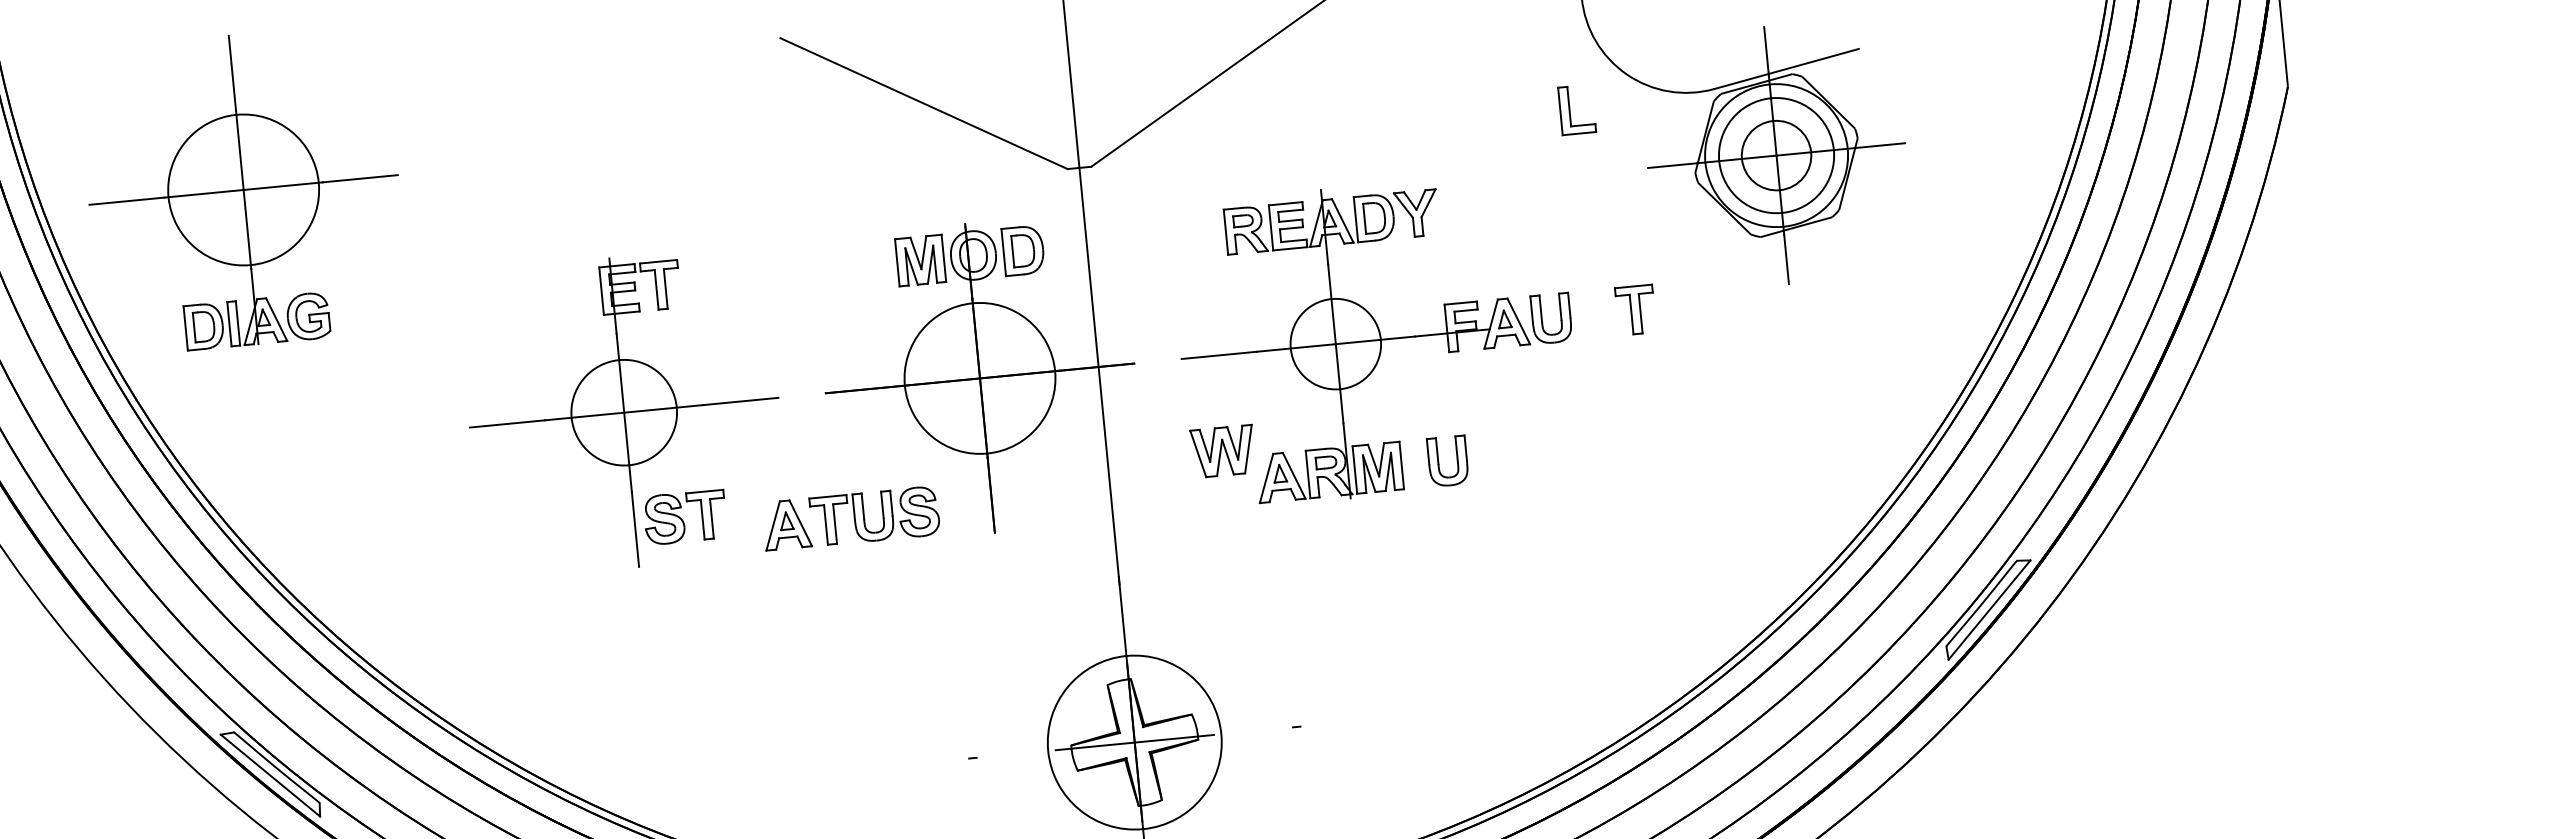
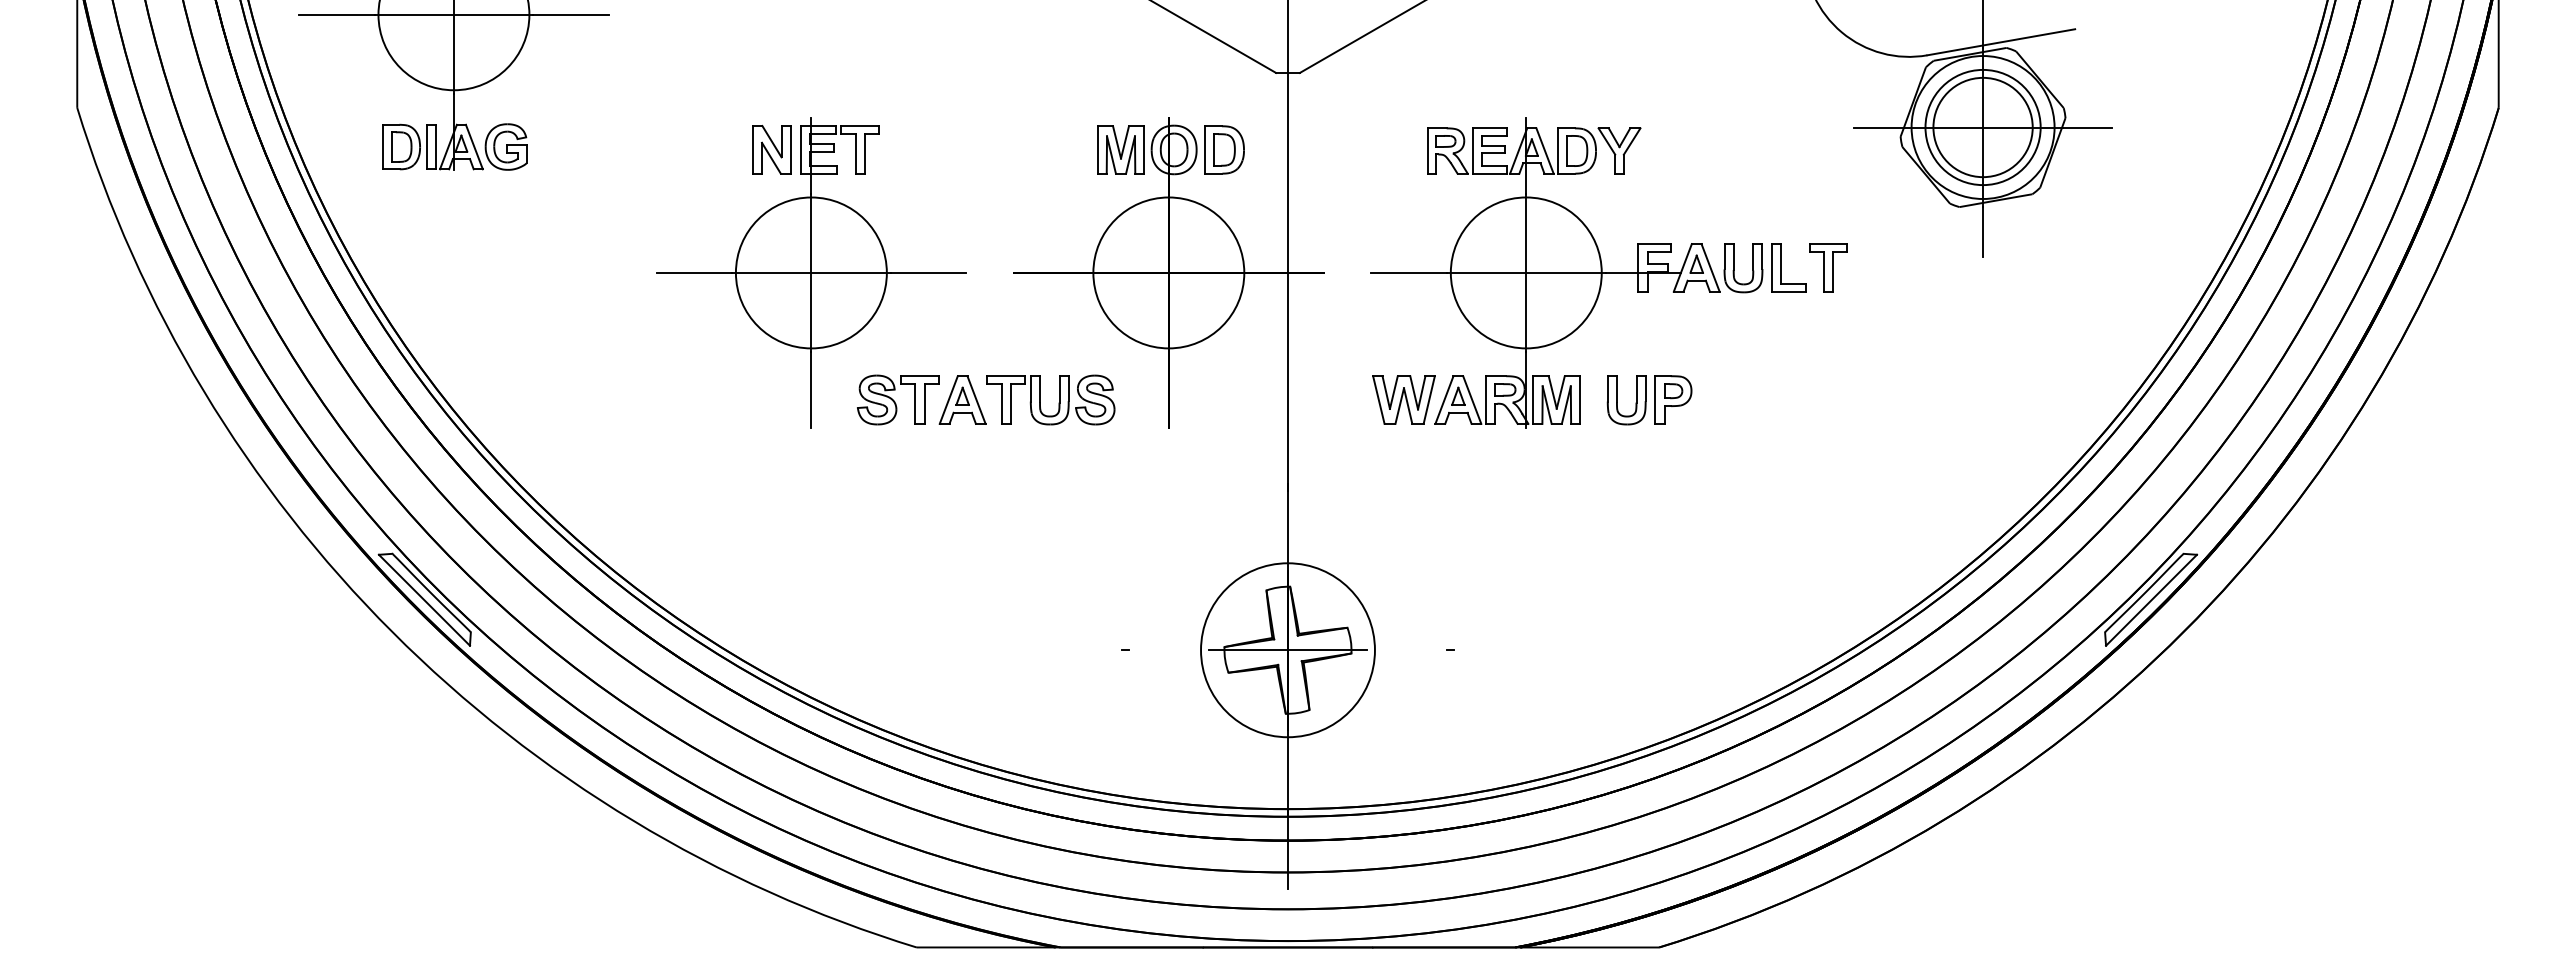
part: (1569, 110) -> (1781, 267), moved
circle: (1775, 155) -> (1982, 127), size x1.43
part: (572, 293) -> (771, 149), added
circle: (1334, 343) -> (1525, 272), size x1.67
circle: (623, 412) -> (810, 272), size x1.43
part: (1222, 451) -> (1403, 399), moved
part: (1494, 456) -> (1673, 399), added
part: (685, 516) -> (898, 399), moved

